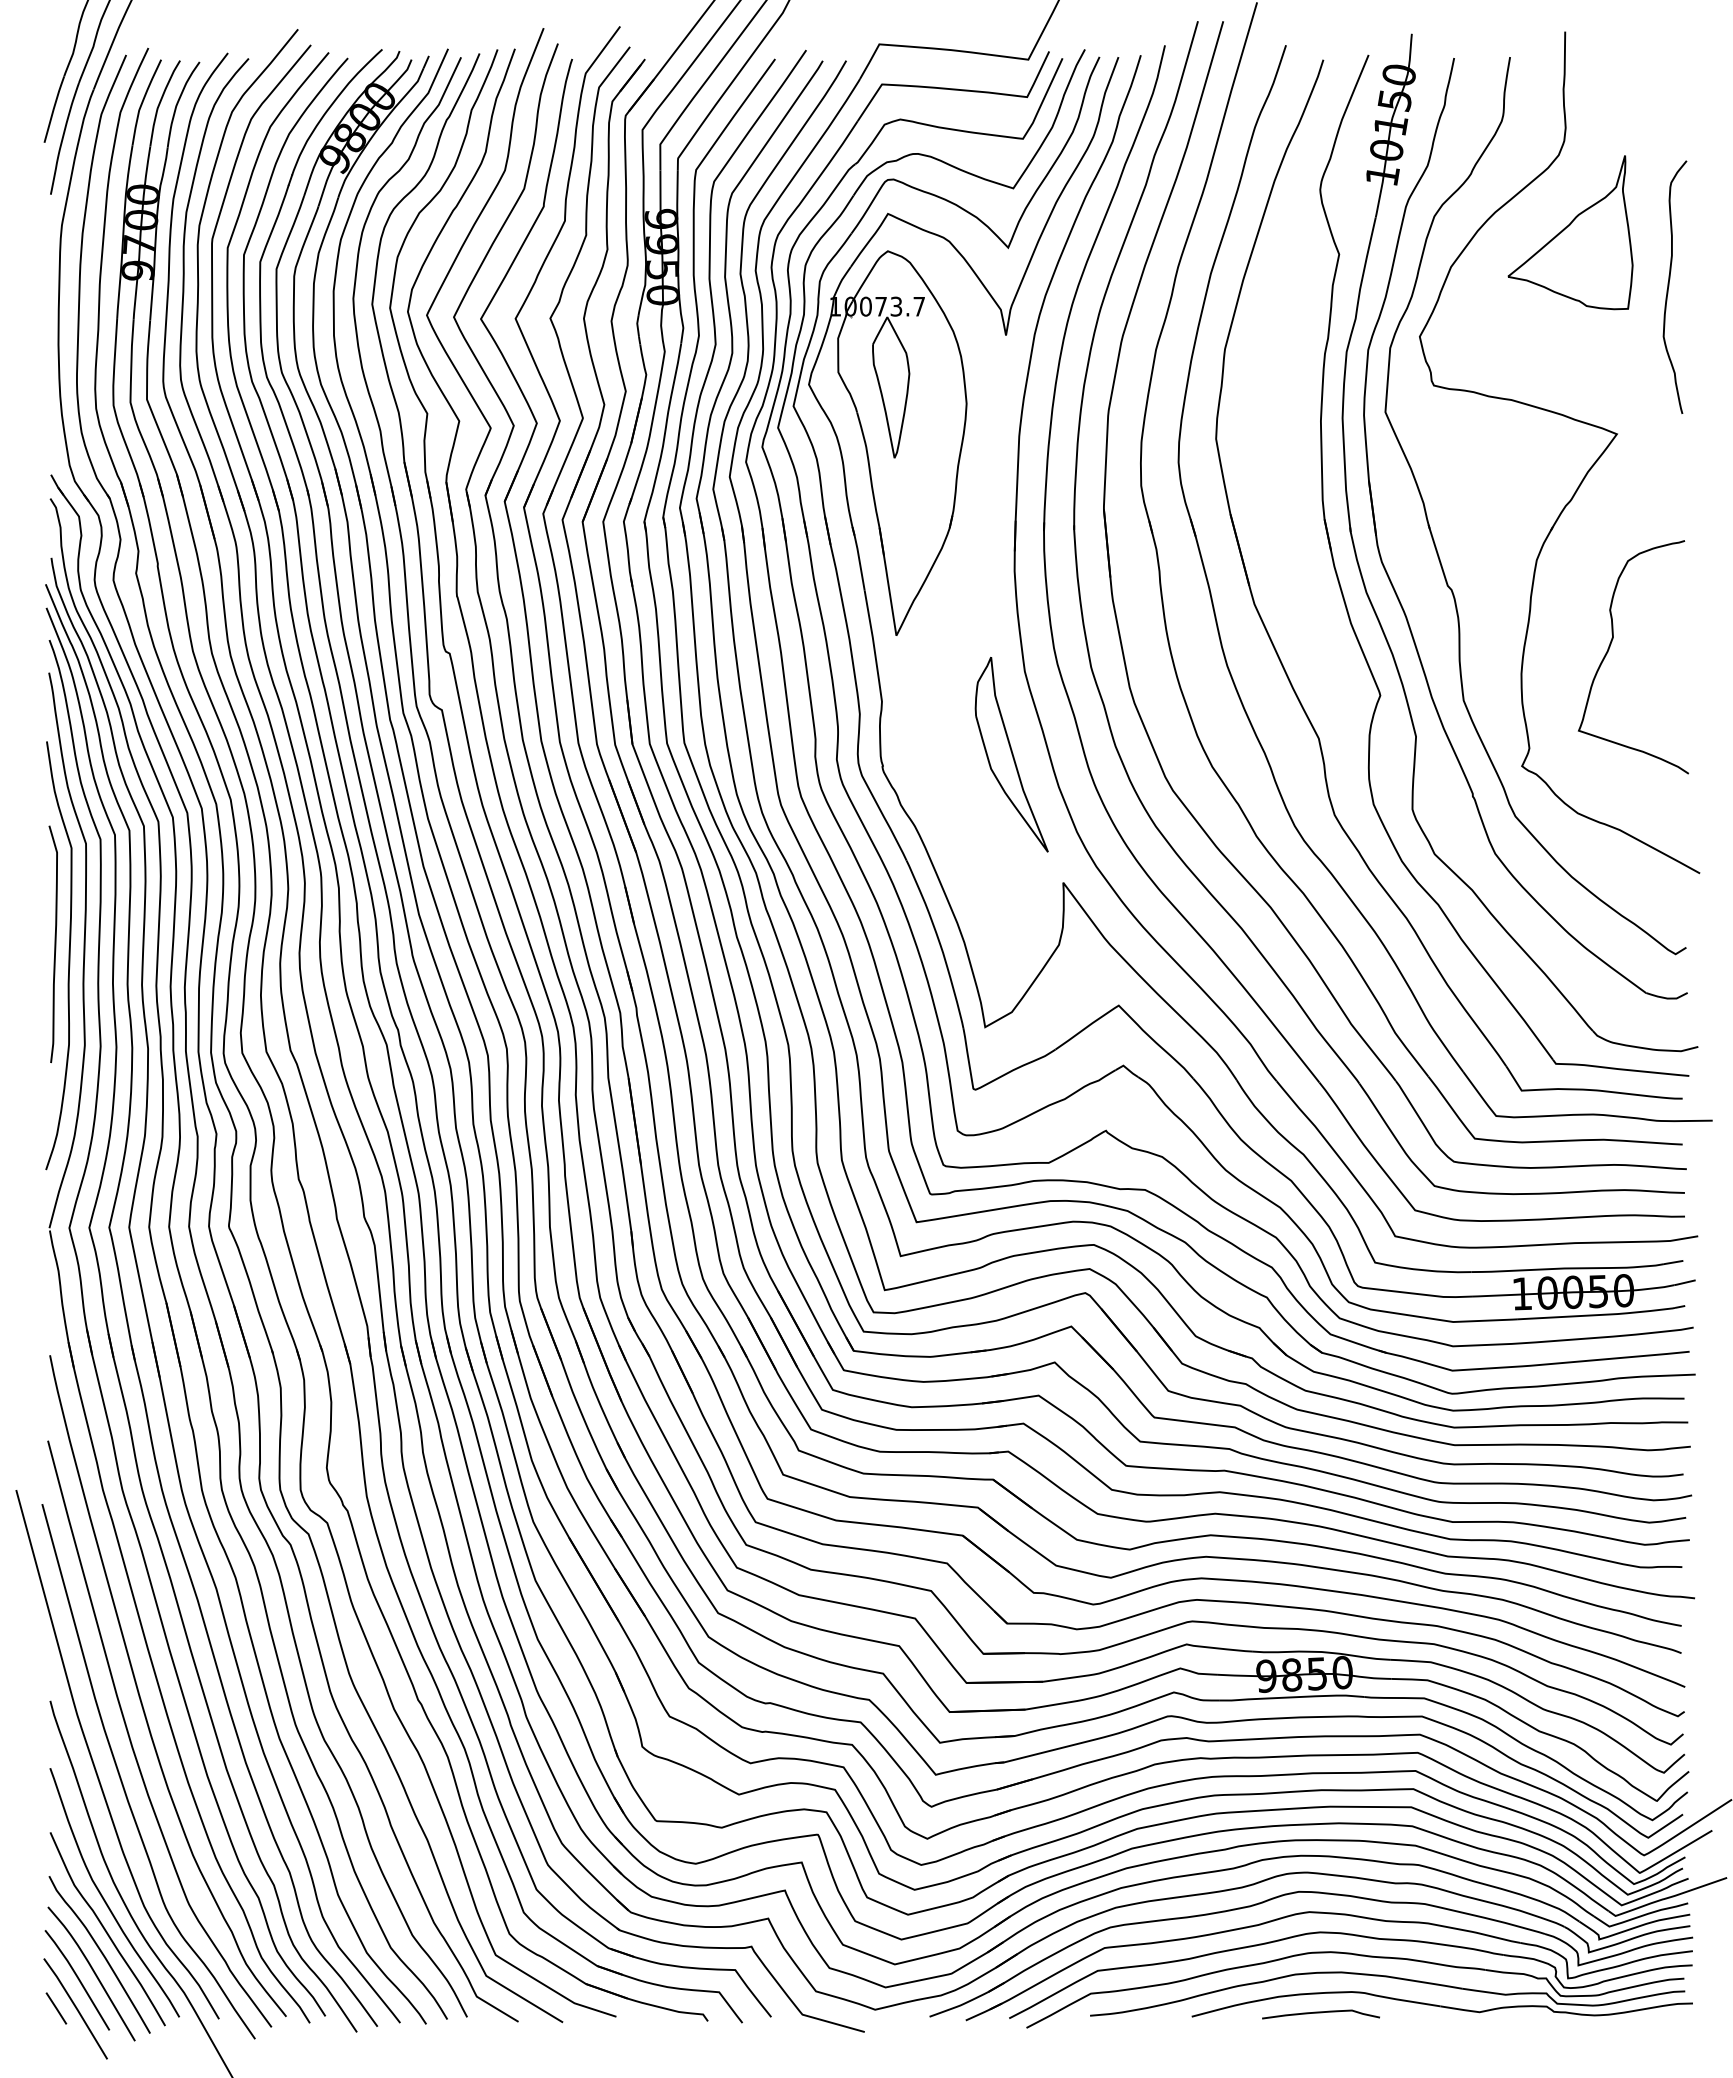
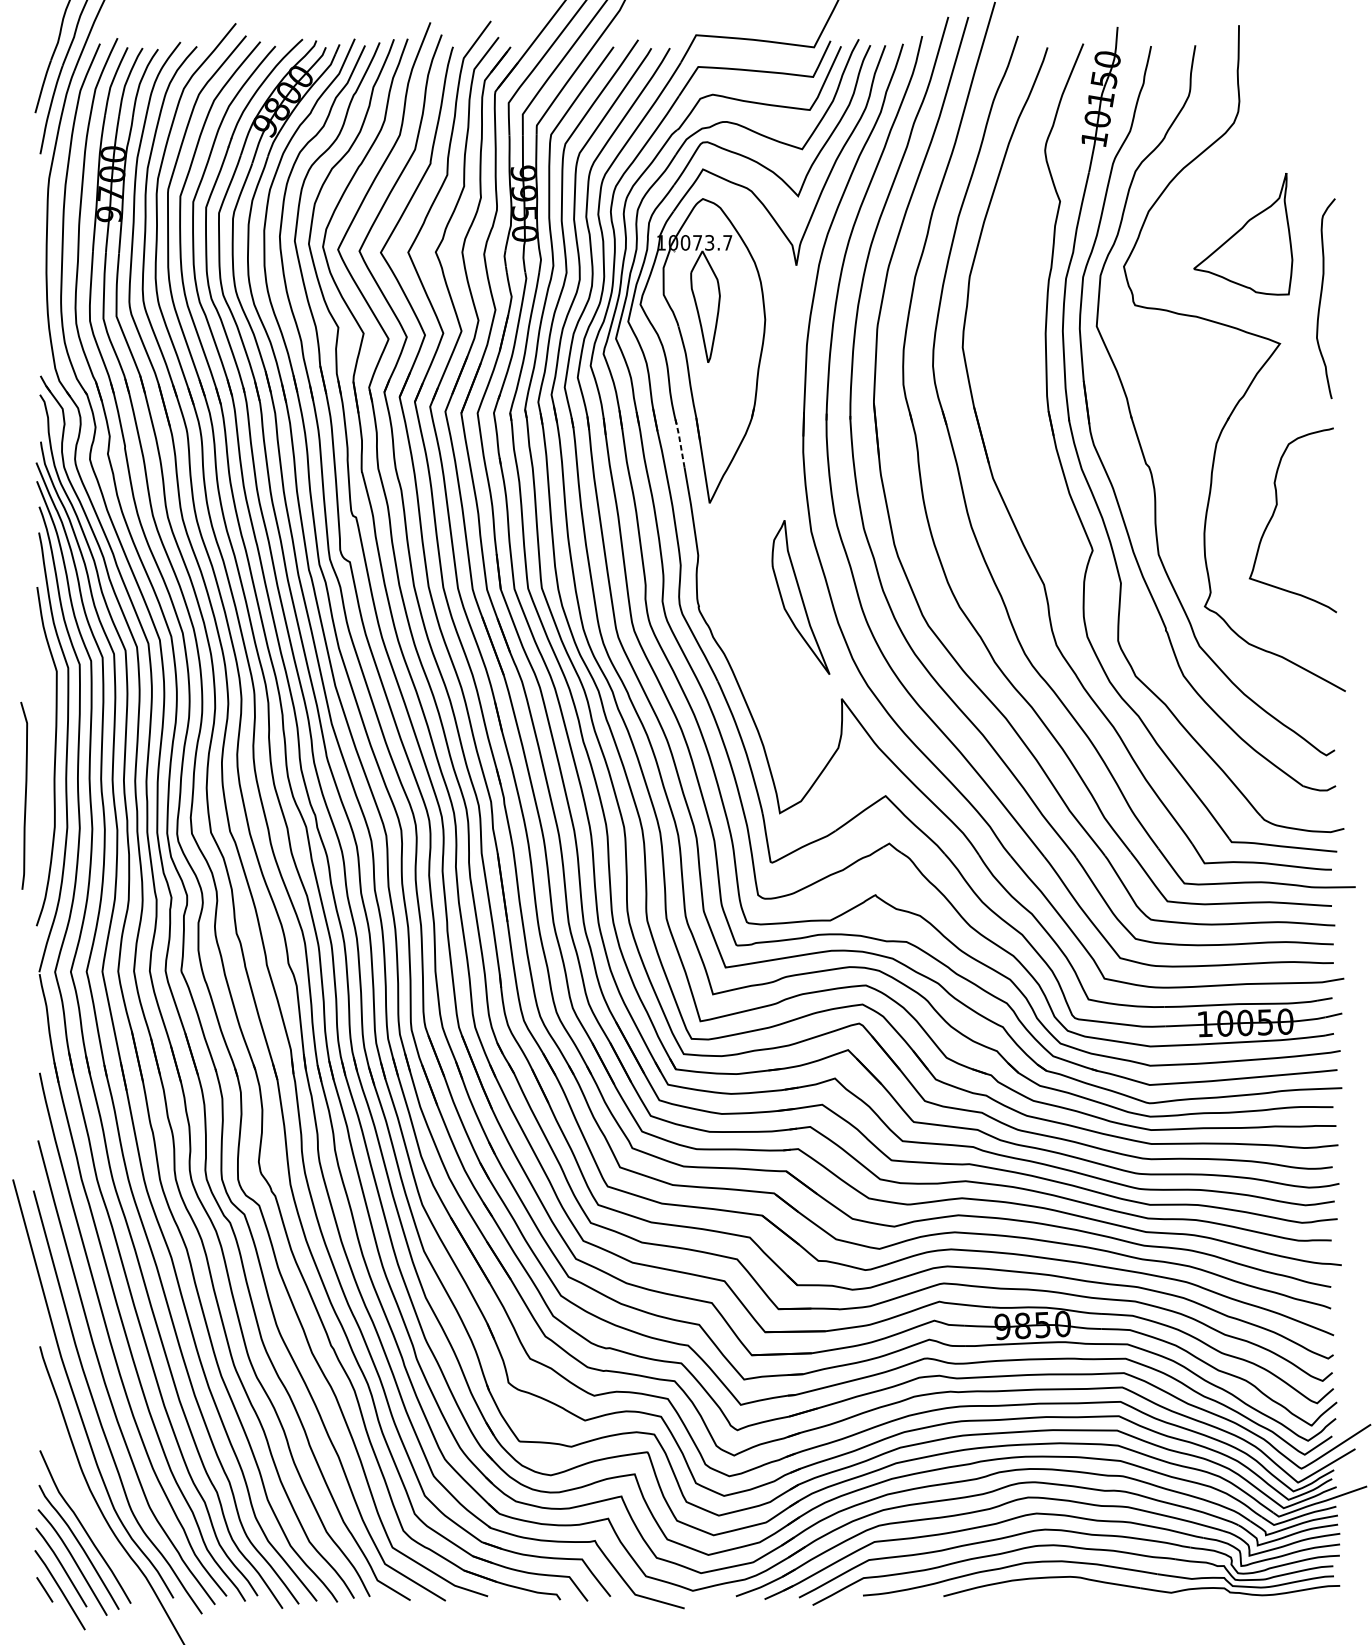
part: (1570, 232) -> (1243, 234), moved
curve: (1669, 286) -> (1321, 298), moved
line: (858, 557) -> (679, 441), solid -> dashed
curve: (54, 943) -> (25, 795), moved
curve: (104, 1898) -> (82, 1502), removed
curve: (1320, 2013) -> (1045, 1593), removed

